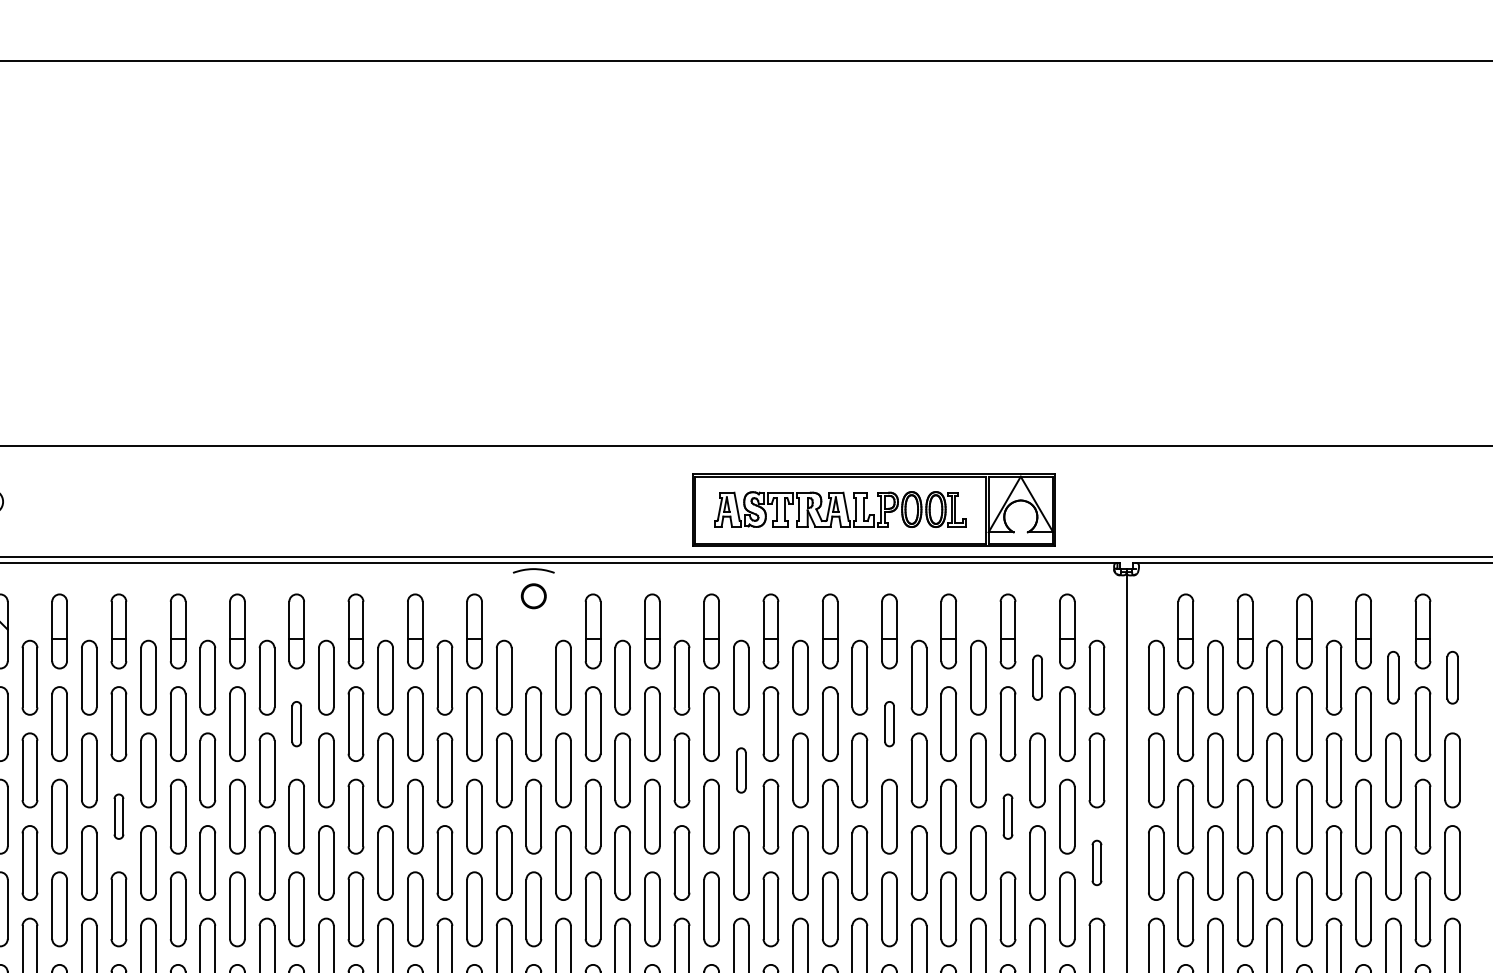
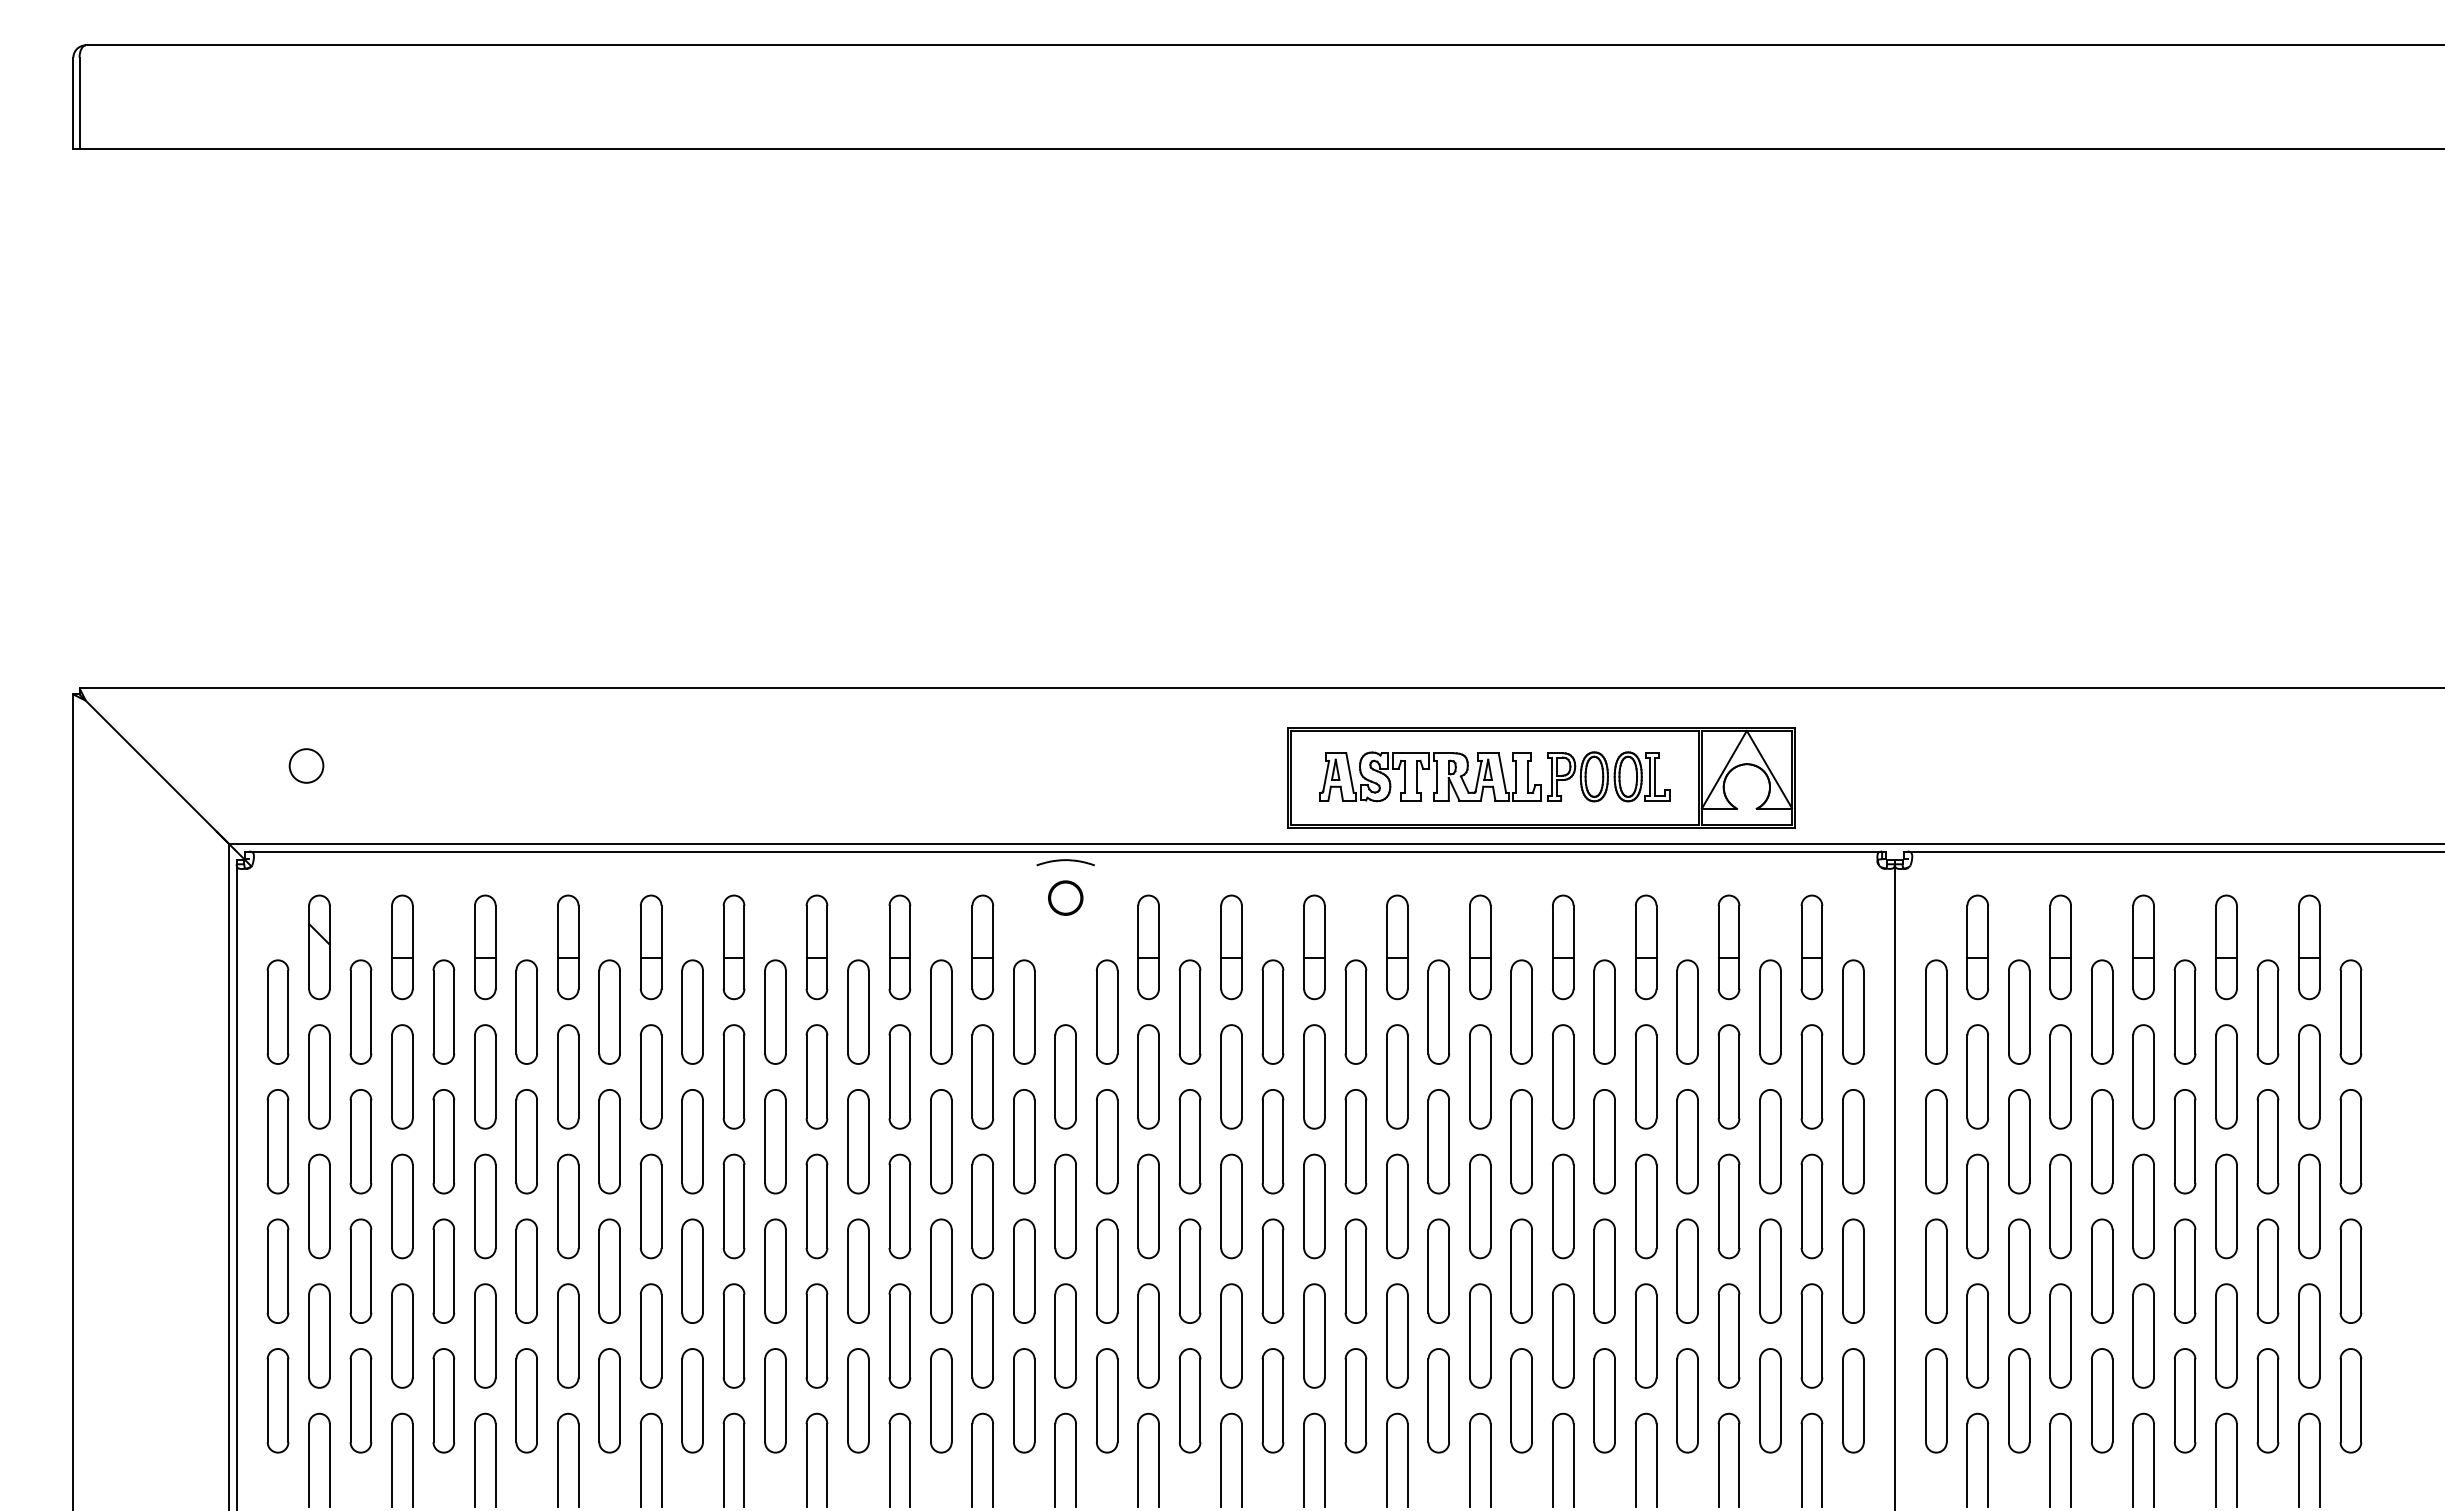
part: (1037, 677) -> (1770, 1011), size x1.67
part: (1392, 677) -> (2267, 1011), size x1.43
part: (1452, 677) -> (2350, 1011), size x1.43
part: (296, 723) -> (733, 1076), size x1.67
part: (889, 723) -> (1563, 1076), size x1.67
part: (740, 770) -> (1355, 1141), size x1.67
part: (119, 816) -> (485, 1206), size x1.67
part: (1007, 816) -> (1728, 1206), size x1.67
part: (1097, 862) -> (1853, 1270), size x1.67

